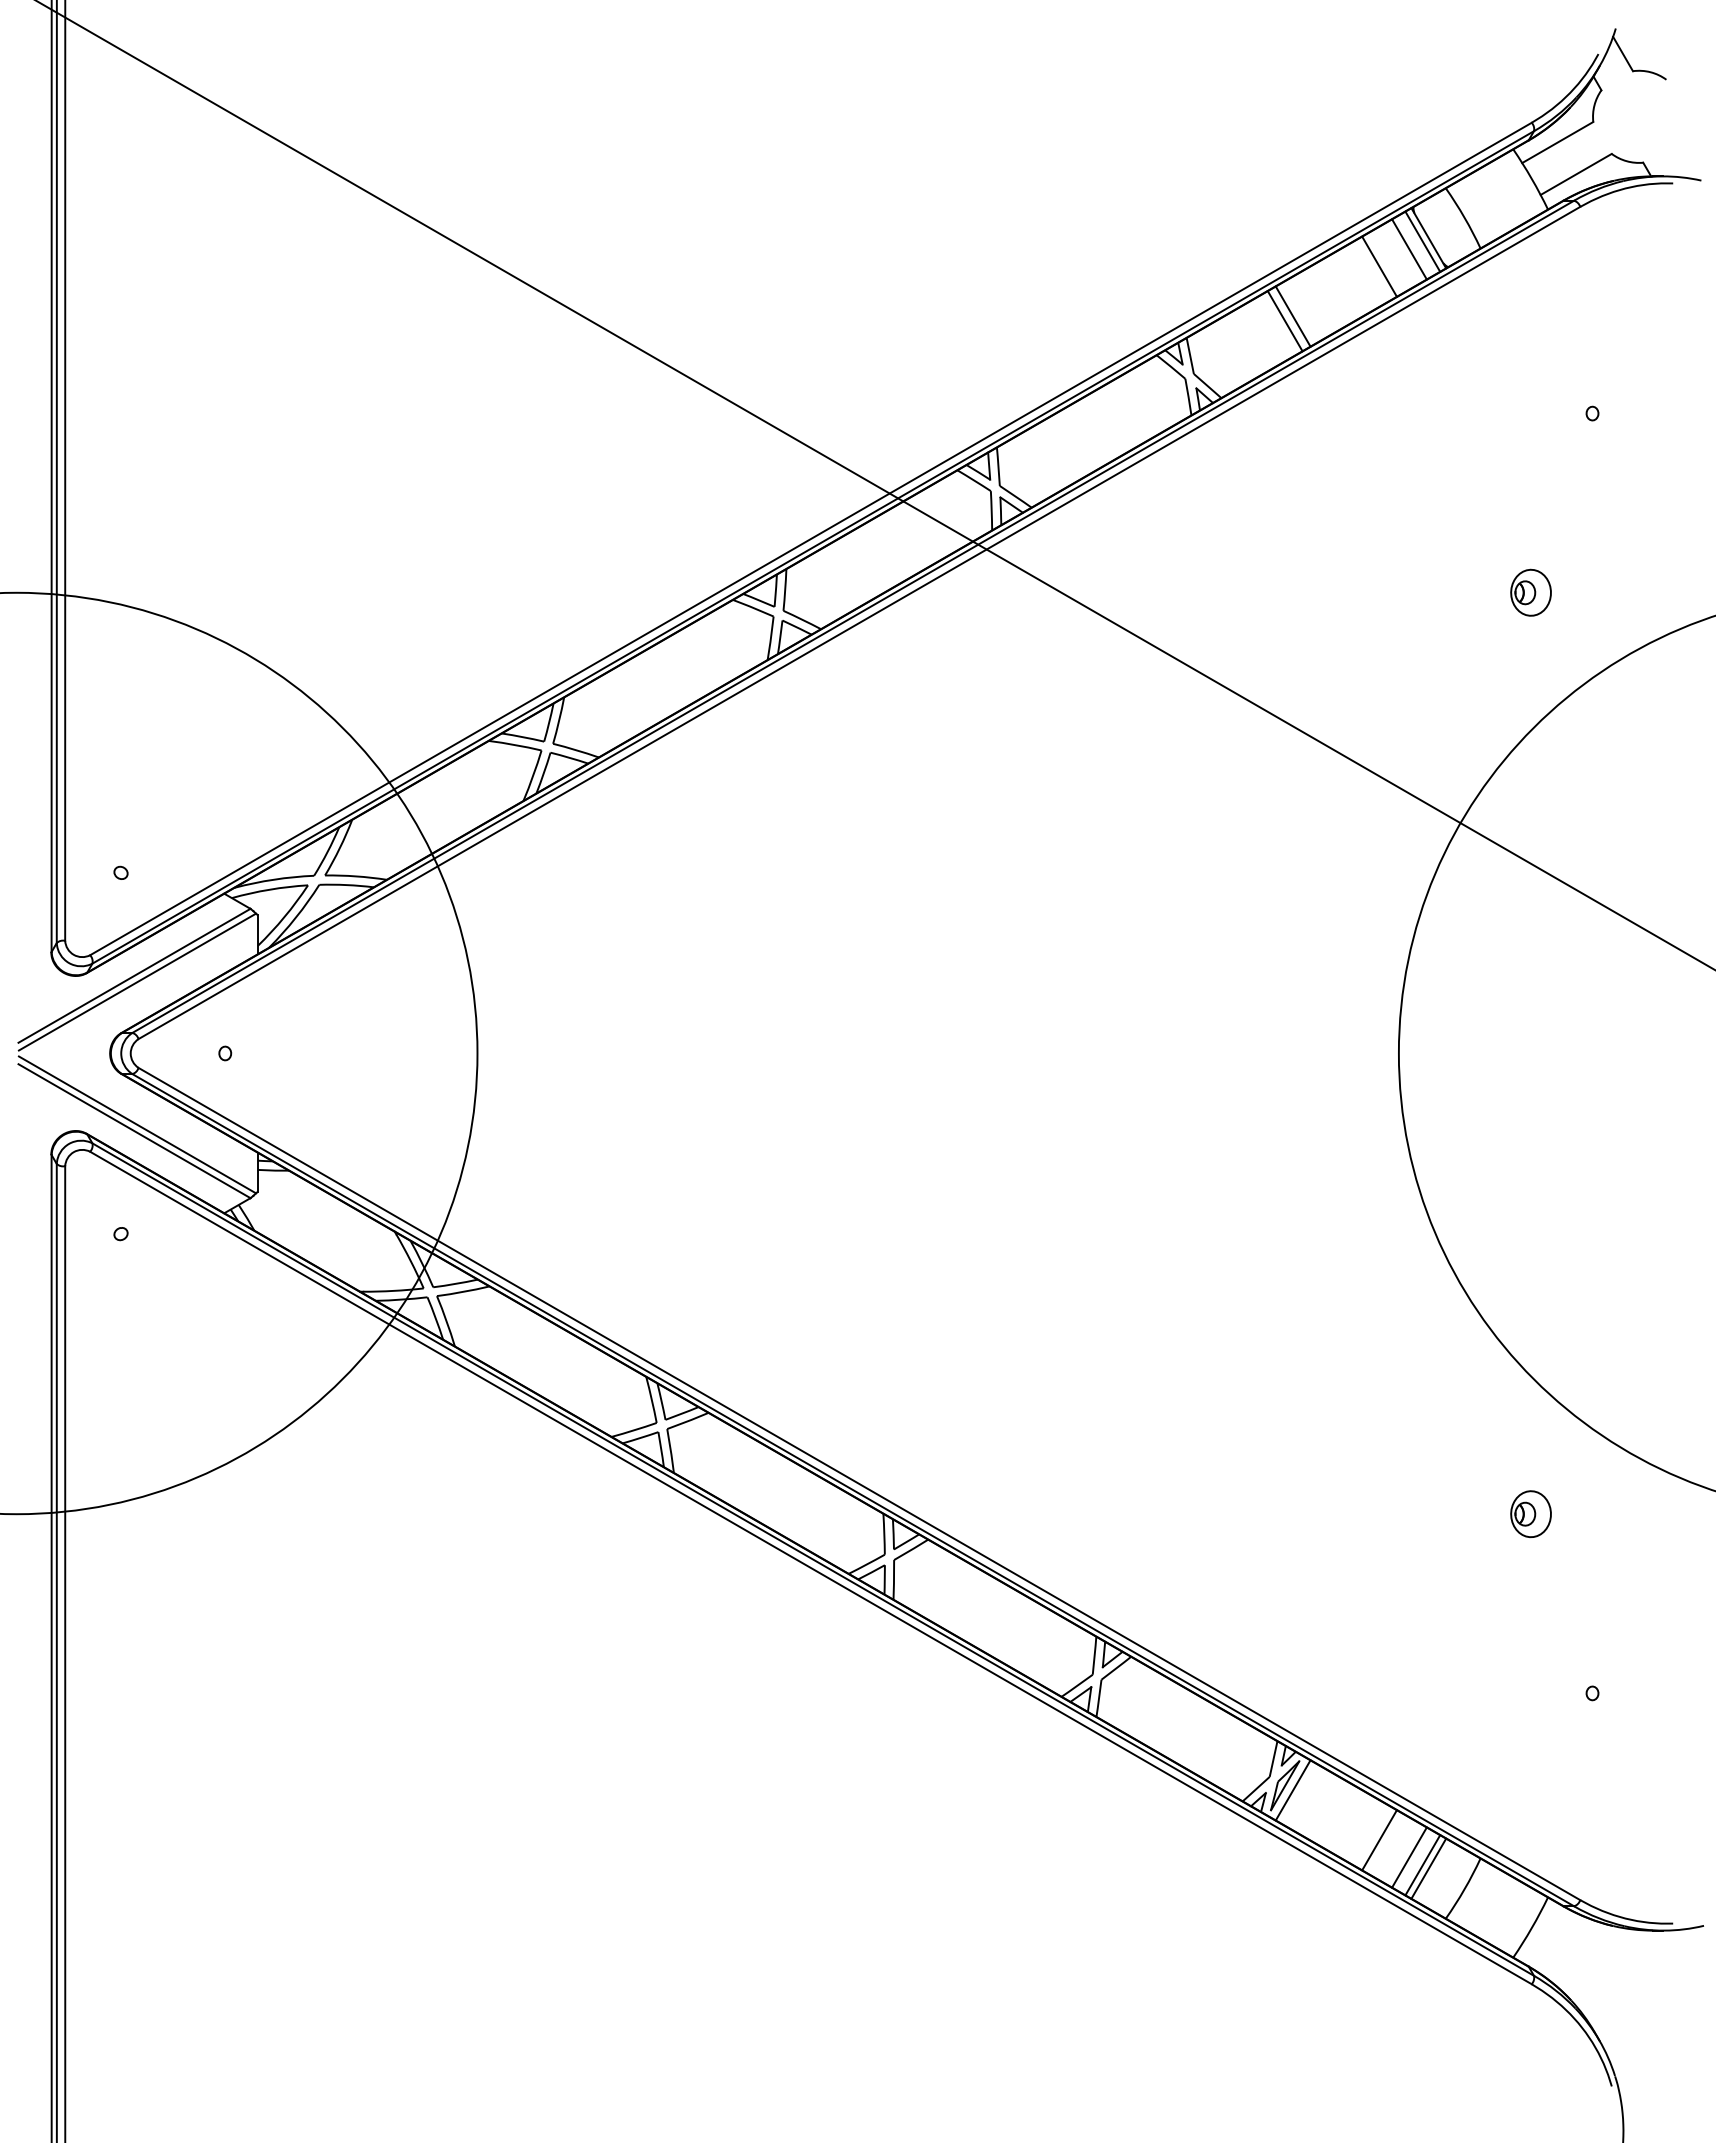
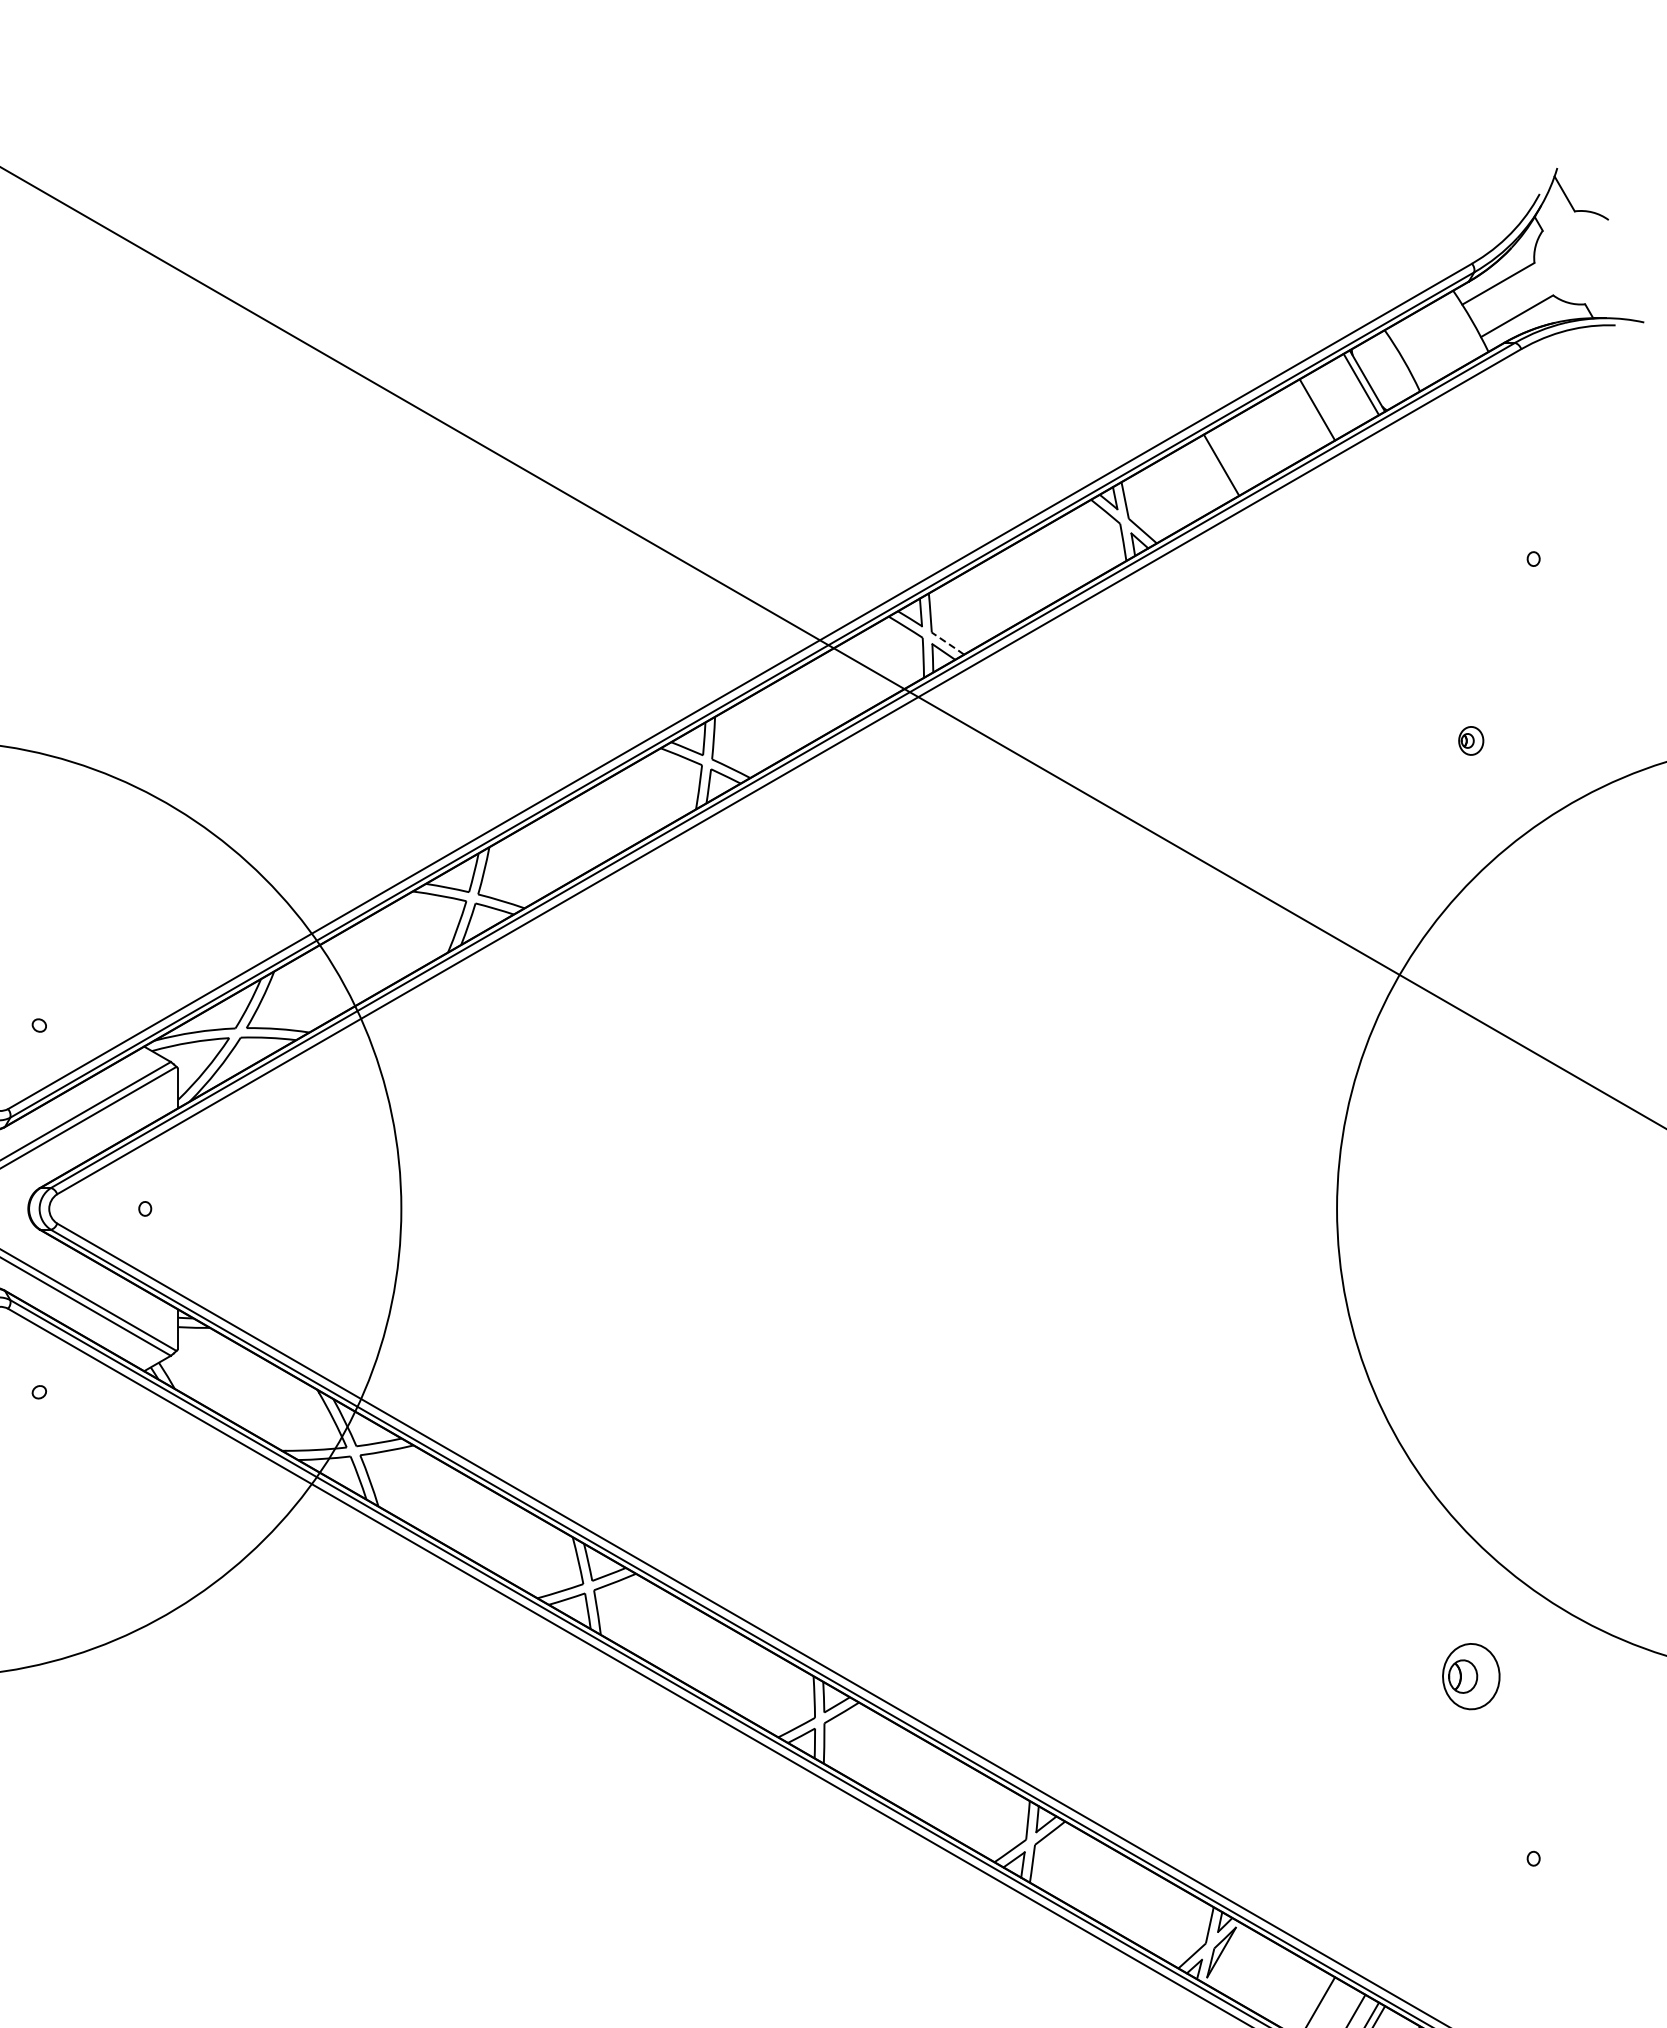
line: (1409, 249) -> (1347, 392), removed
line: (1292, 316) -> (1229, 460), removed
line: (1016, 496) -> (948, 643), solid -> dashed
part: (1530, 592) -> (1470, 740), size x0.6
part: (1530, 1514) -> (1470, 1677), size x1.4
line: (1292, 1790) -> (1229, 1957), removed

